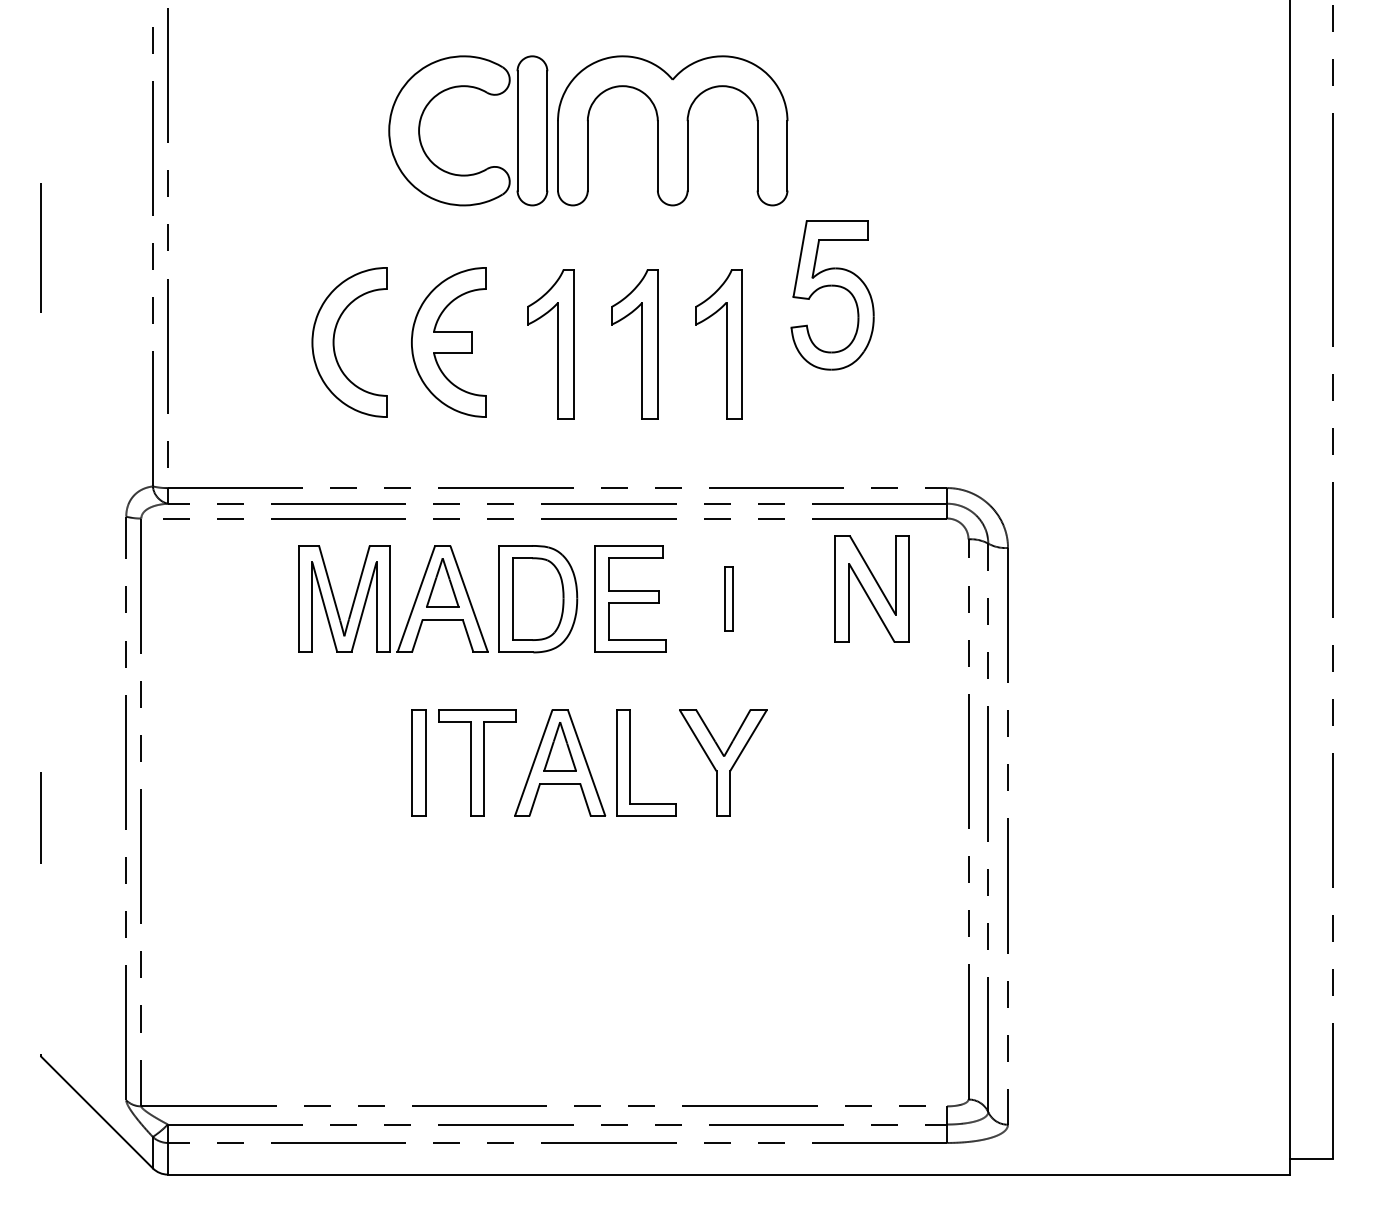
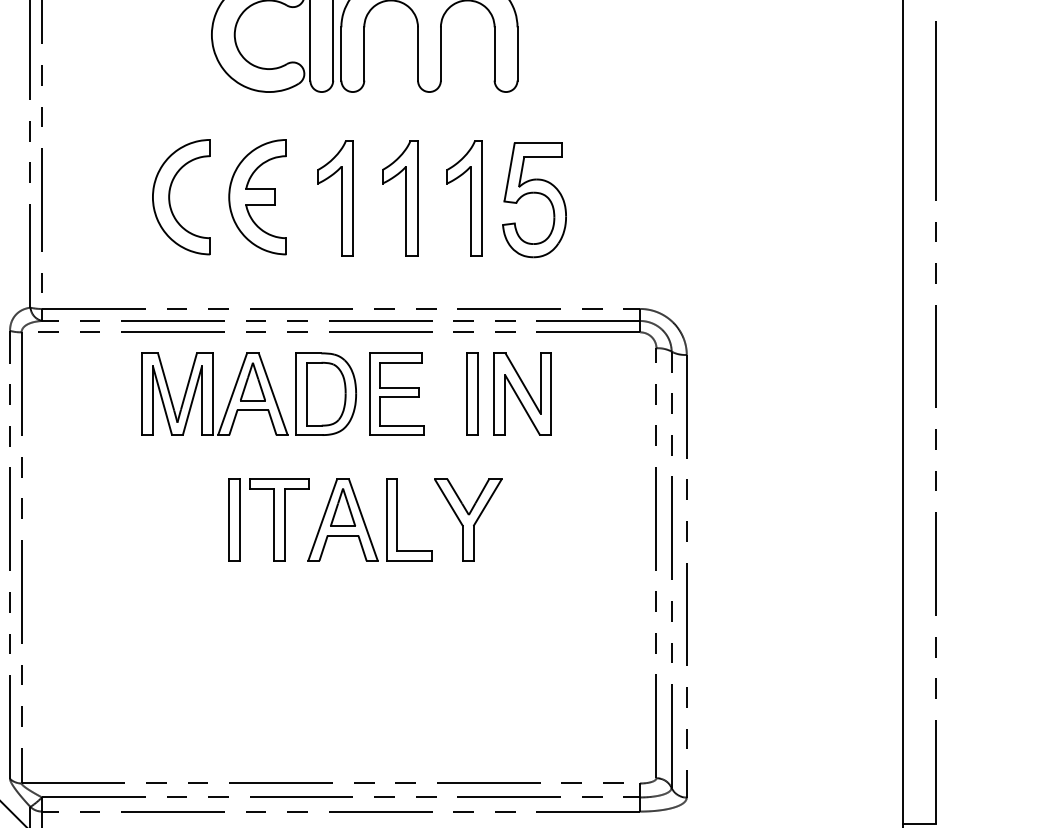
part: (832, 286) -> (534, 193), moved
part: (871, 588) -> (522, 393), moved
part: (728, 598) -> (472, 393), size x1.67

